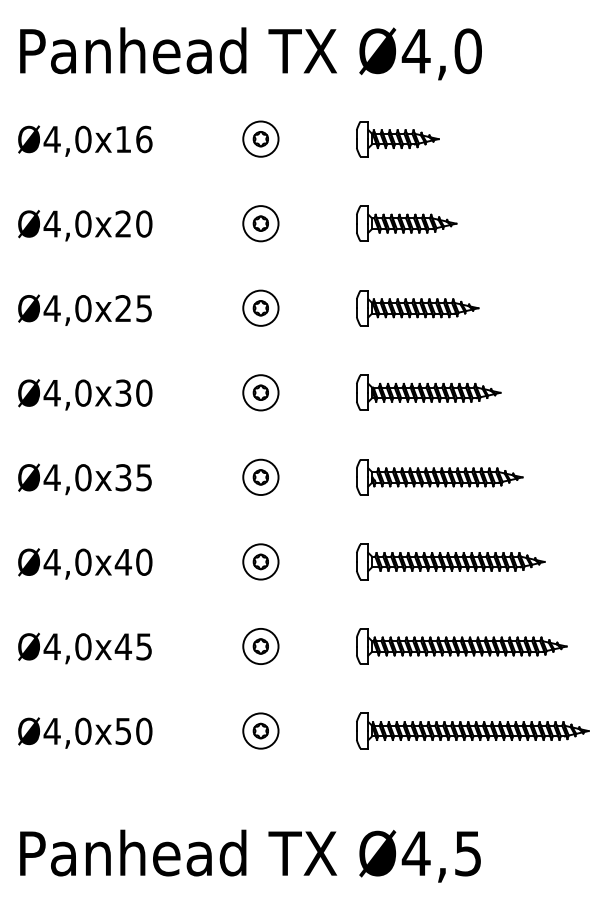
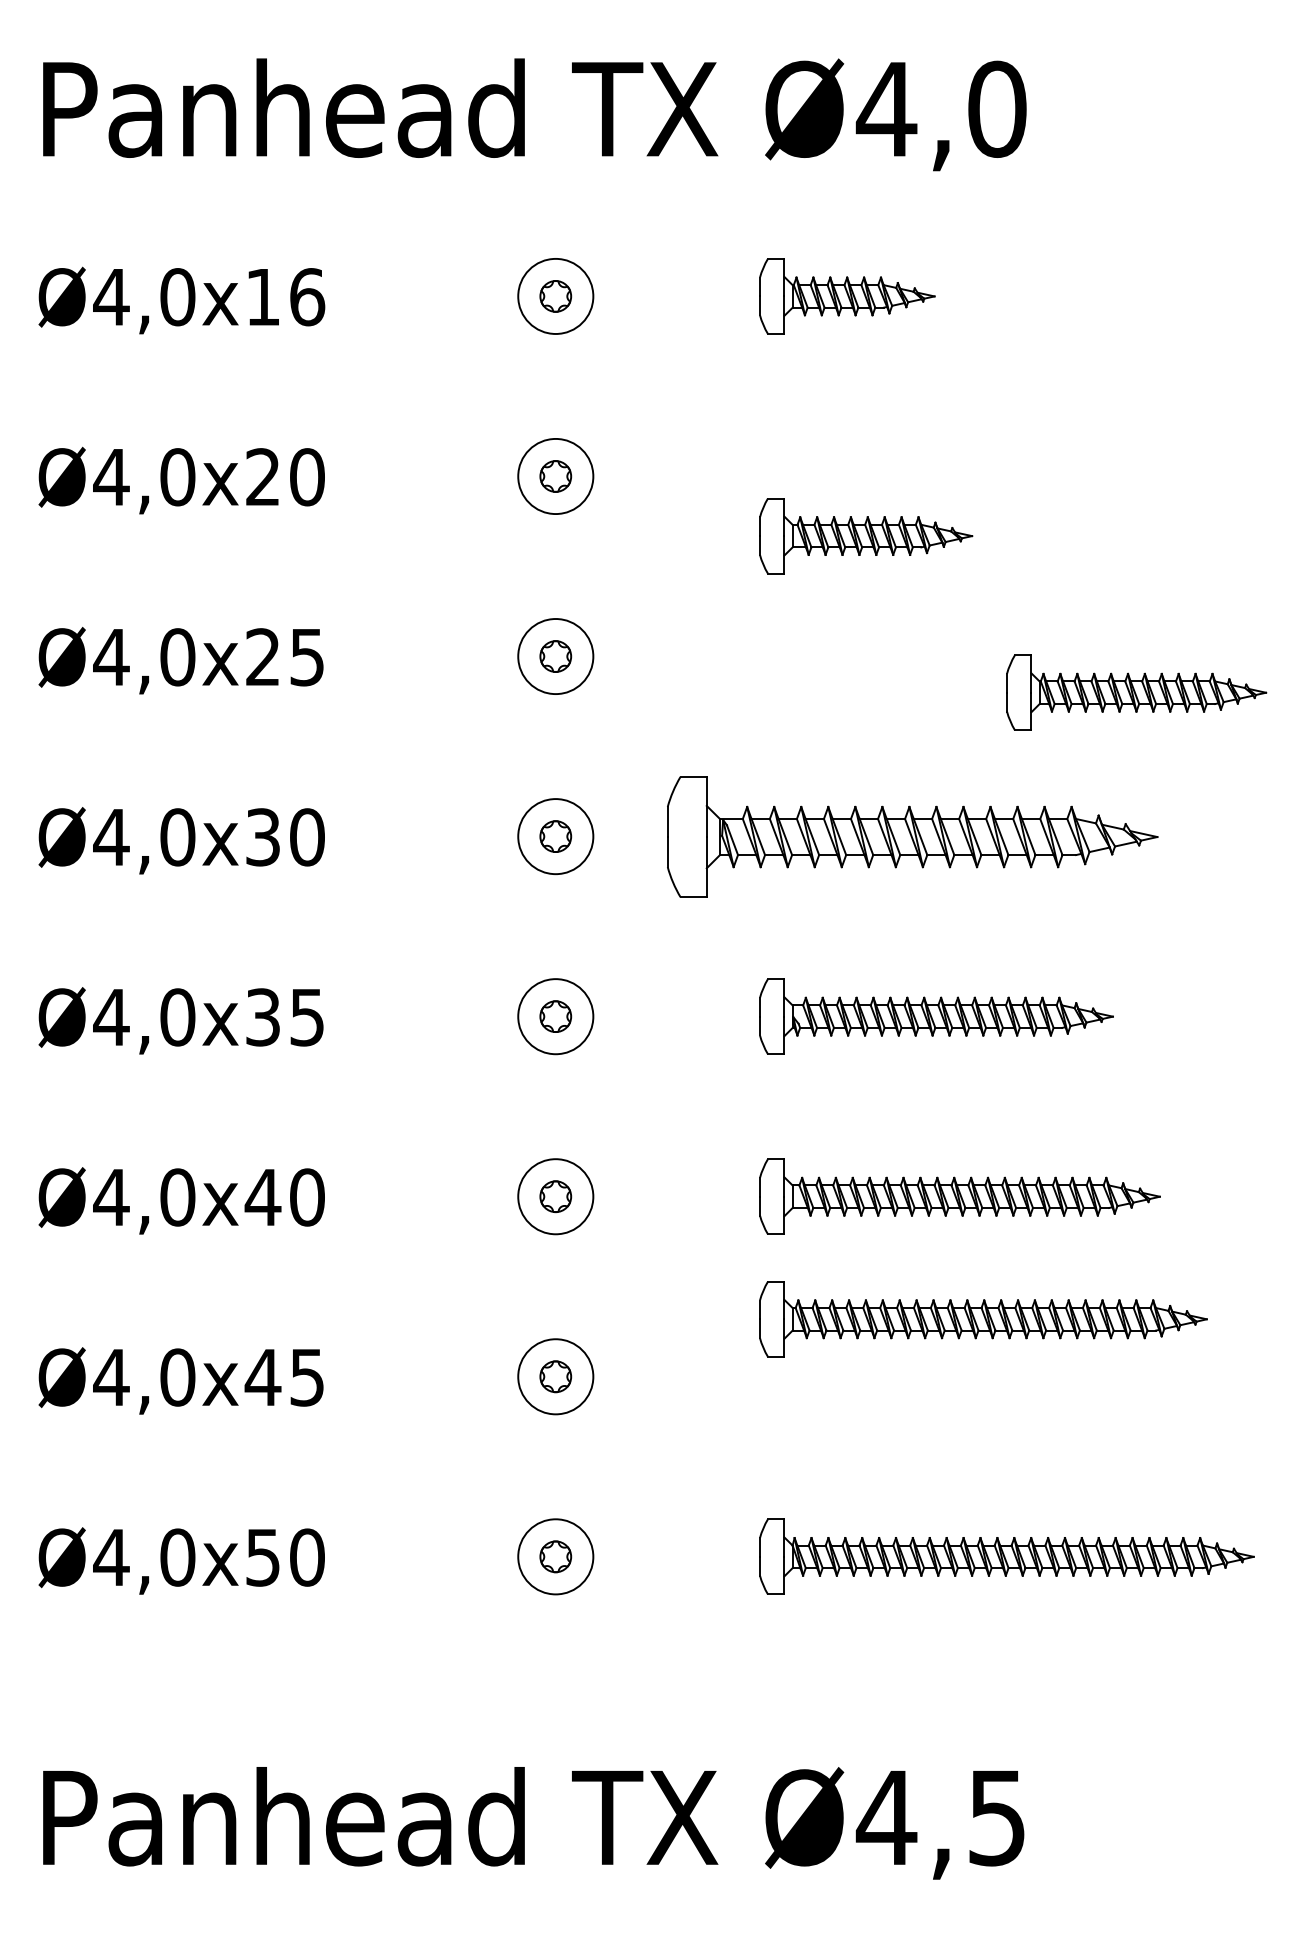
part: (406, 223) -> (865, 535), moved
part: (417, 308) -> (1136, 693), moved
part: (428, 392) -> (912, 835), size x1.6
part: (461, 646) -> (982, 1319), moved

